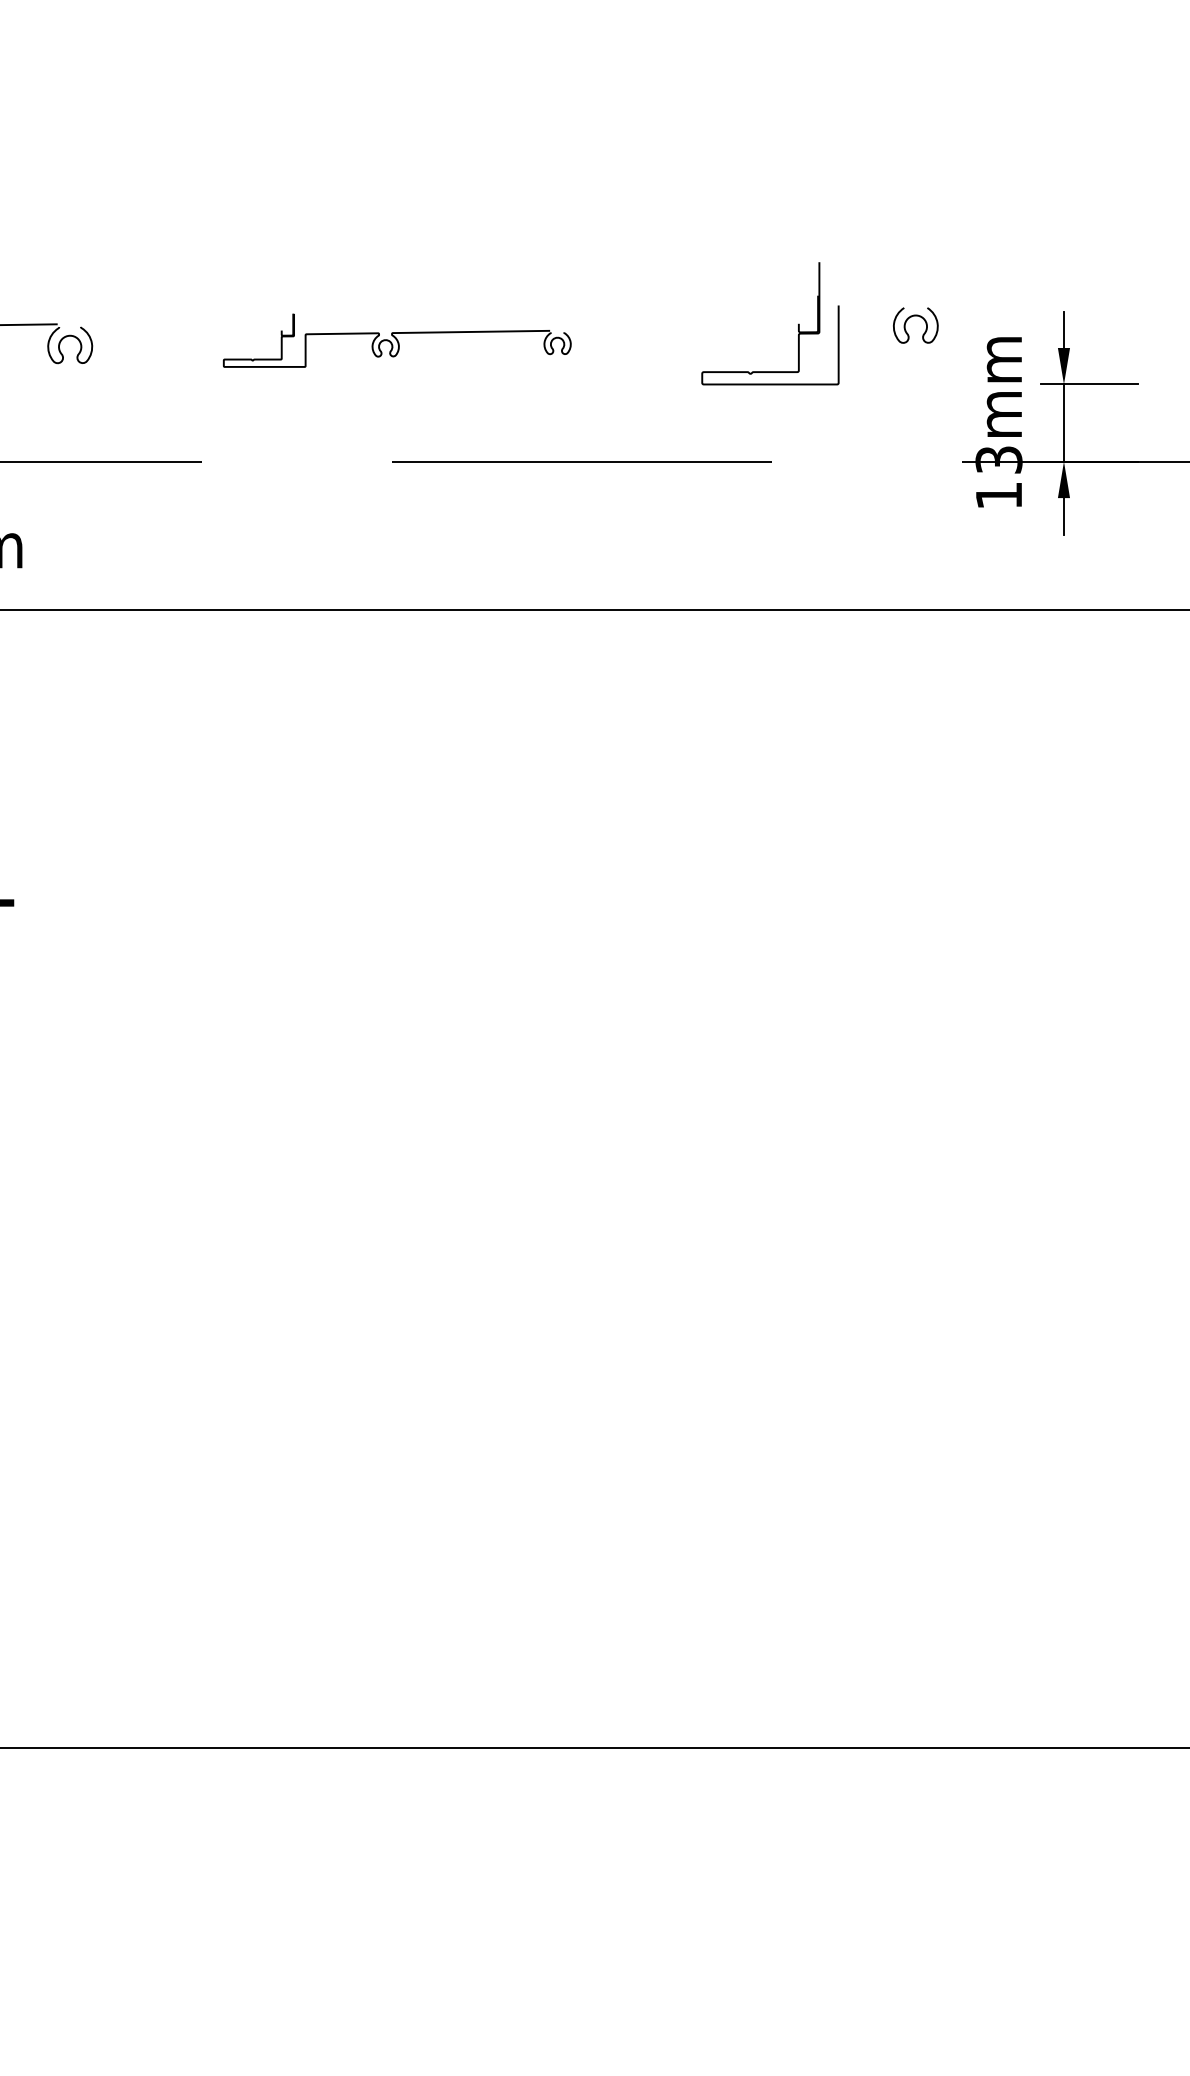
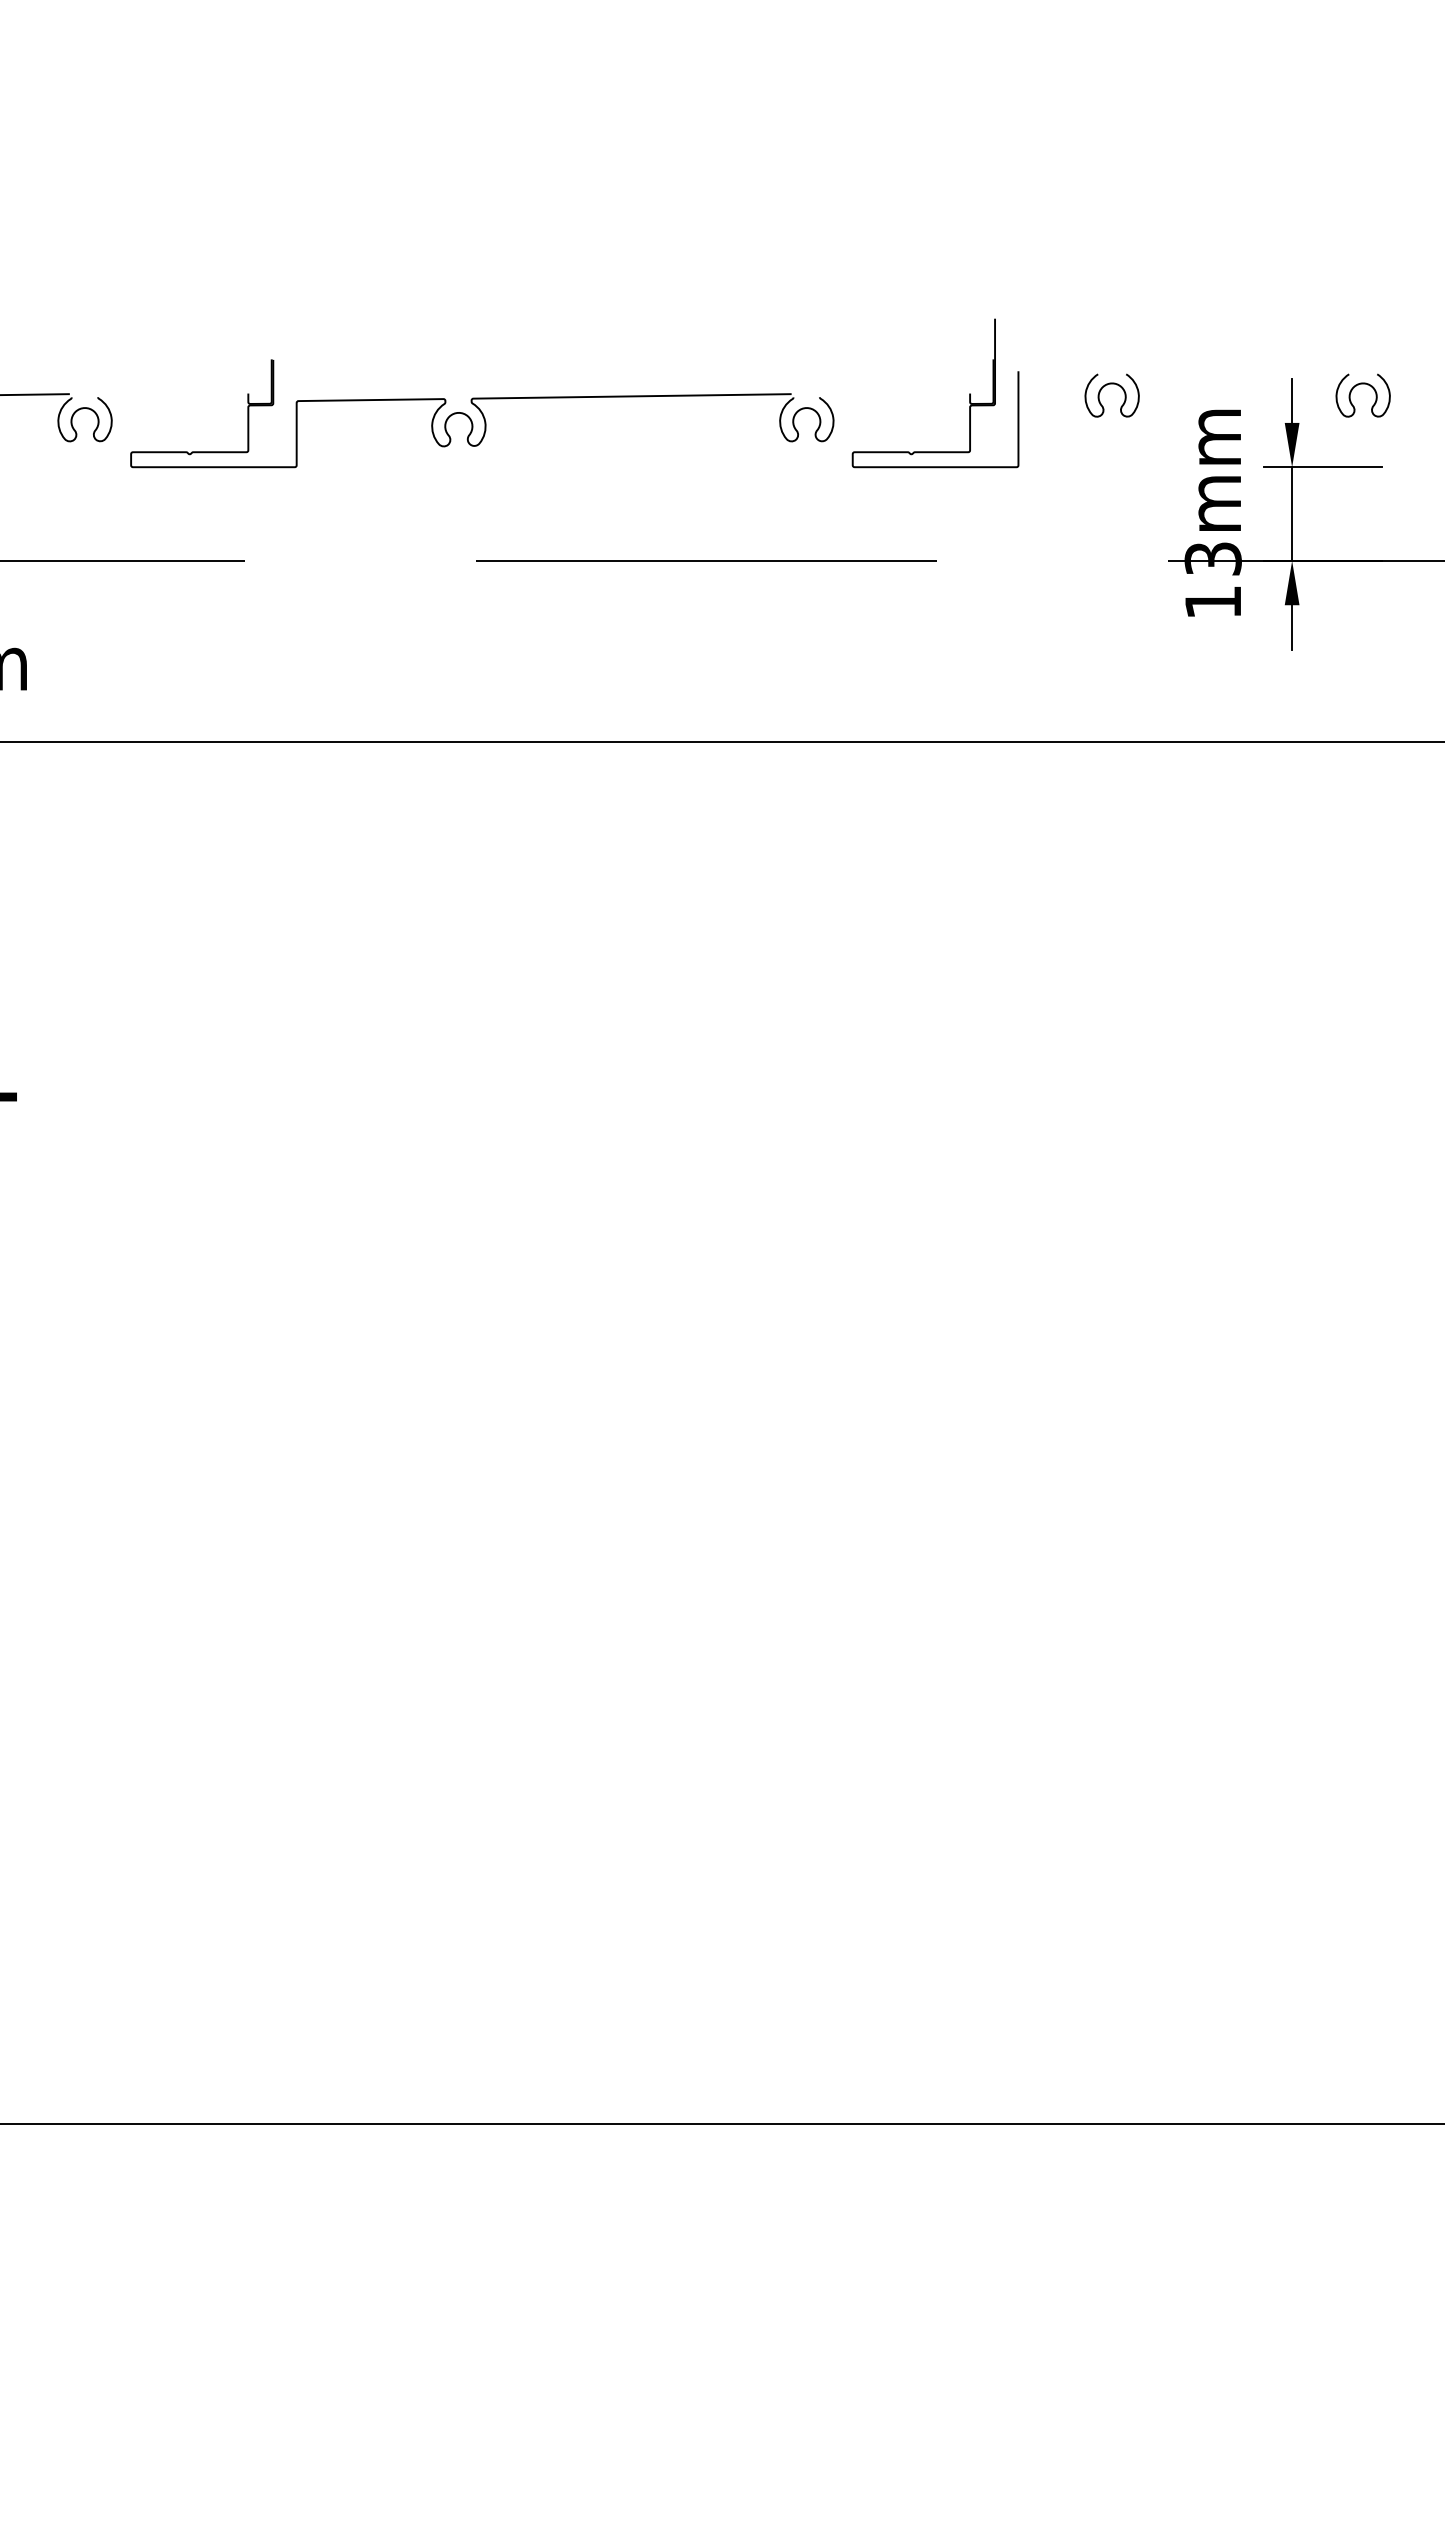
curve: (1118, 317) -> (1358, 385), added
part: (397, 340) -> (482, 413), size x1.67

